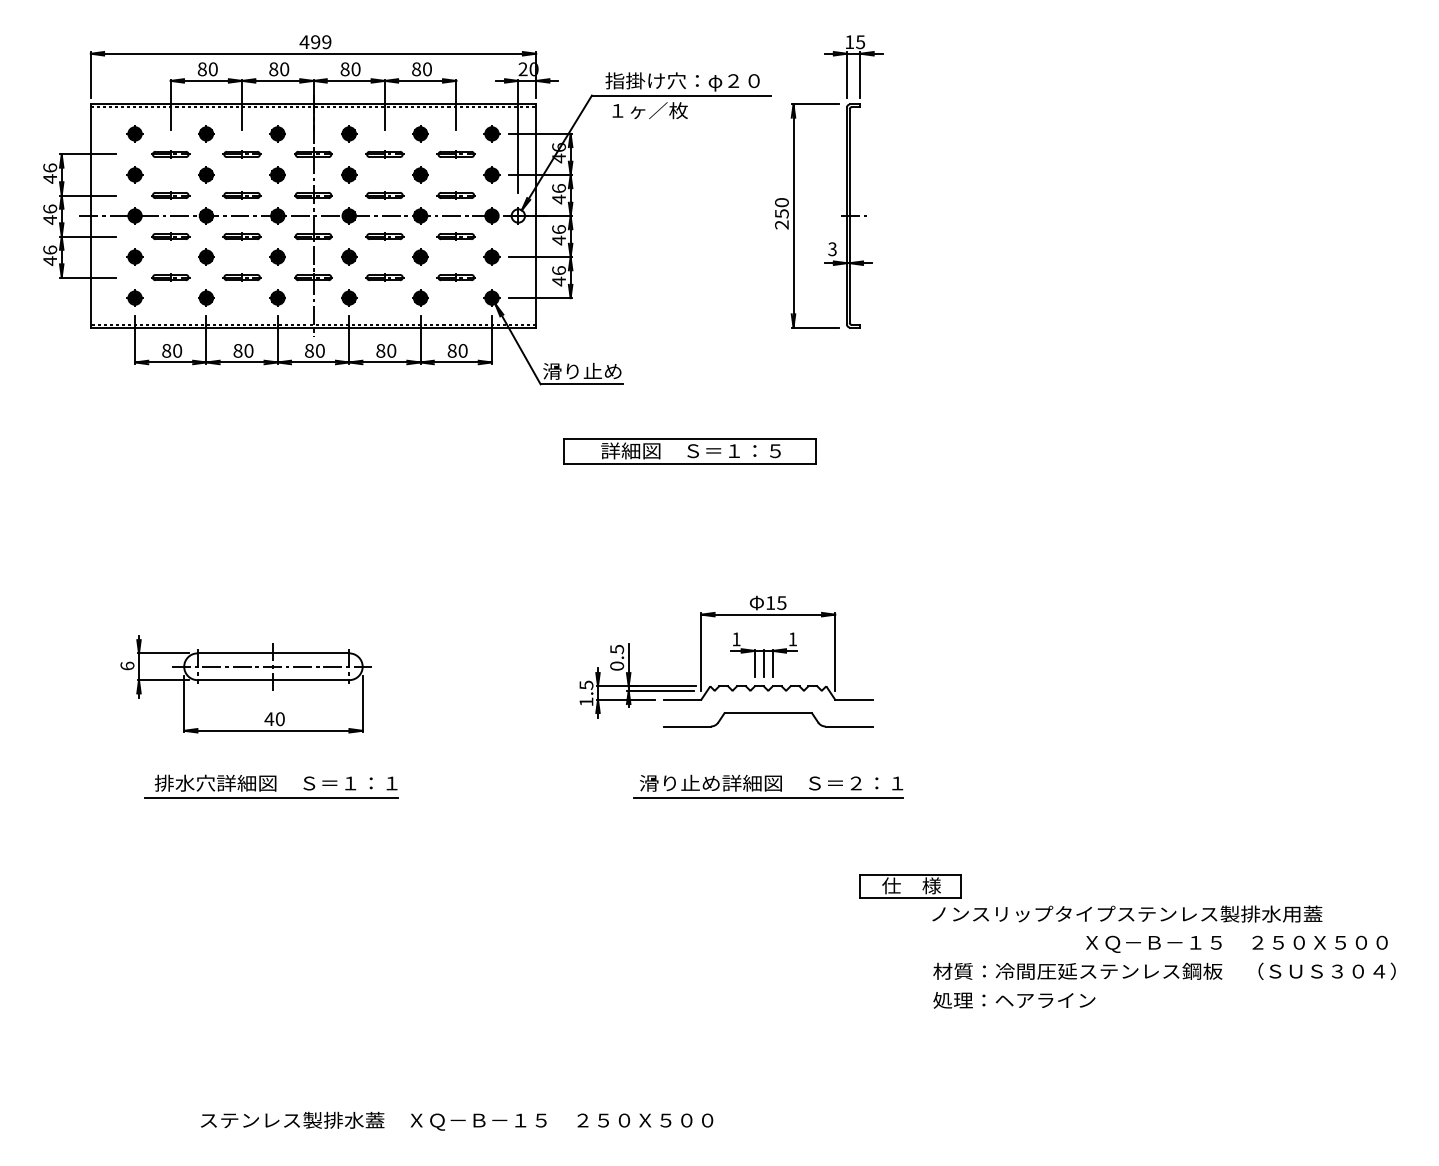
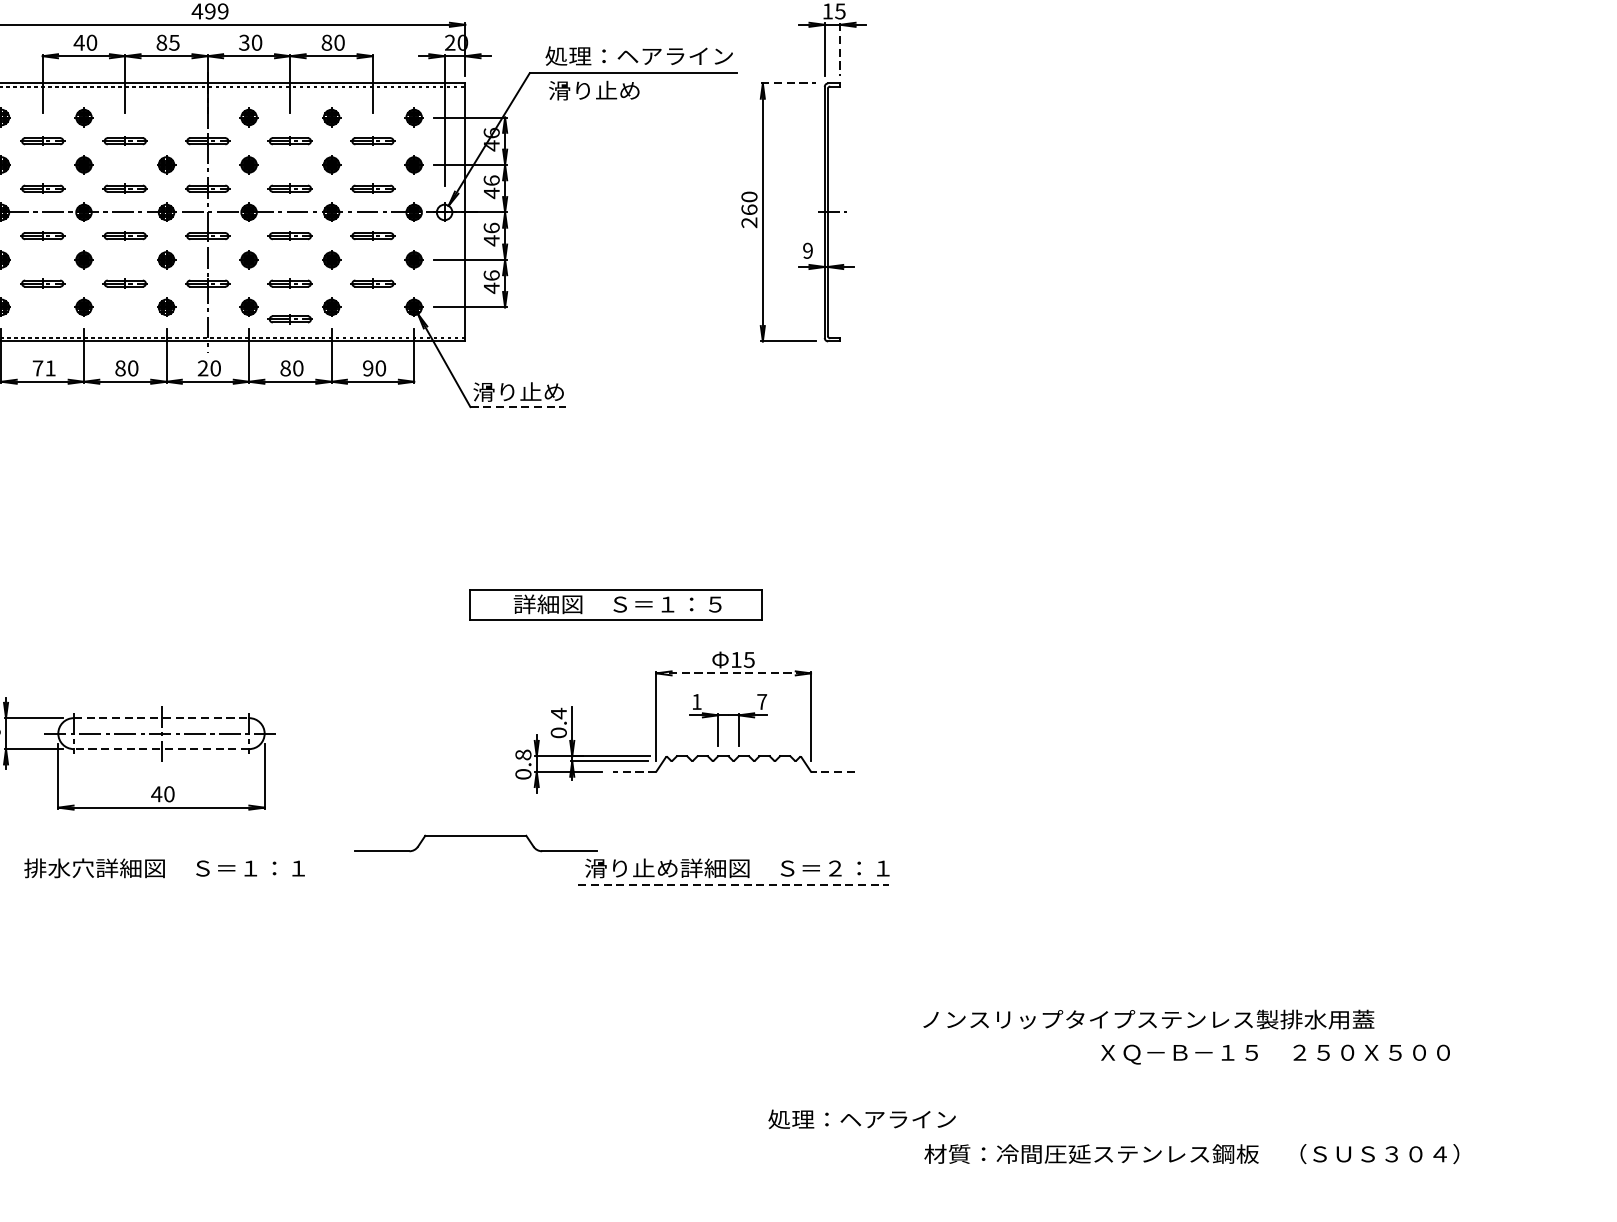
text: (202, 69) -> (79, 43), 80 -> 40
text: (284, 69) -> (174, 43), 80 -> 85
text: (344, 69) -> (243, 43), 80 -> 30
line: (860, 75) -> (840, 49), solid -> dashed
text: (686, 81) -> (639, 56), 指掛け穴：φ２０ -> 処理：ヘアライン
line: (816, 104) -> (789, 83), solid -> dashed
text: (647, 110) -> (594, 90), １ヶ／枚 -> 滑り止め
part: (277, 133) -> (166, 117), removed
text: (781, 213) -> (748, 209), 250 -> 260
text: (832, 249) -> (807, 251), 3 -> 9
part: (384, 308) -> (289, 319), added
text: (172, 350) -> (44, 367), 80 -> 71
text: (309, 350) -> (203, 367), 80 -> 20
text: (451, 350) -> (367, 367), 80 -> 90
line: (582, 384) -> (518, 407), solid -> dashed
part: (689, 451) -> (615, 604), moved
line: (768, 614) -> (733, 673), solid -> dashed
text: (792, 639) -> (761, 702), 1 -> 7
text: (617, 649) -> (559, 713), 0.5 -> 0.4
line: (273, 653) -> (161, 718), solid -> dashed
line: (763, 663) -> (728, 729), removed
line: (273, 680) -> (161, 749), solid -> dashed
text: (586, 693) -> (523, 764), 1.5 -> 0.8
line: (682, 699) -> (634, 771), solid -> dashed
line: (854, 699) -> (833, 771), solid -> dashed
part: (768, 719) -> (476, 843), moved
line: (271, 798) -> (159, 885), removed
line: (768, 798) -> (733, 885), solid -> dashed
part: (910, 886) -> (898, 987), removed
text: (1164, 970) -> (1191, 1153), moved
text: (1014, 1000) -> (862, 1119), moved

